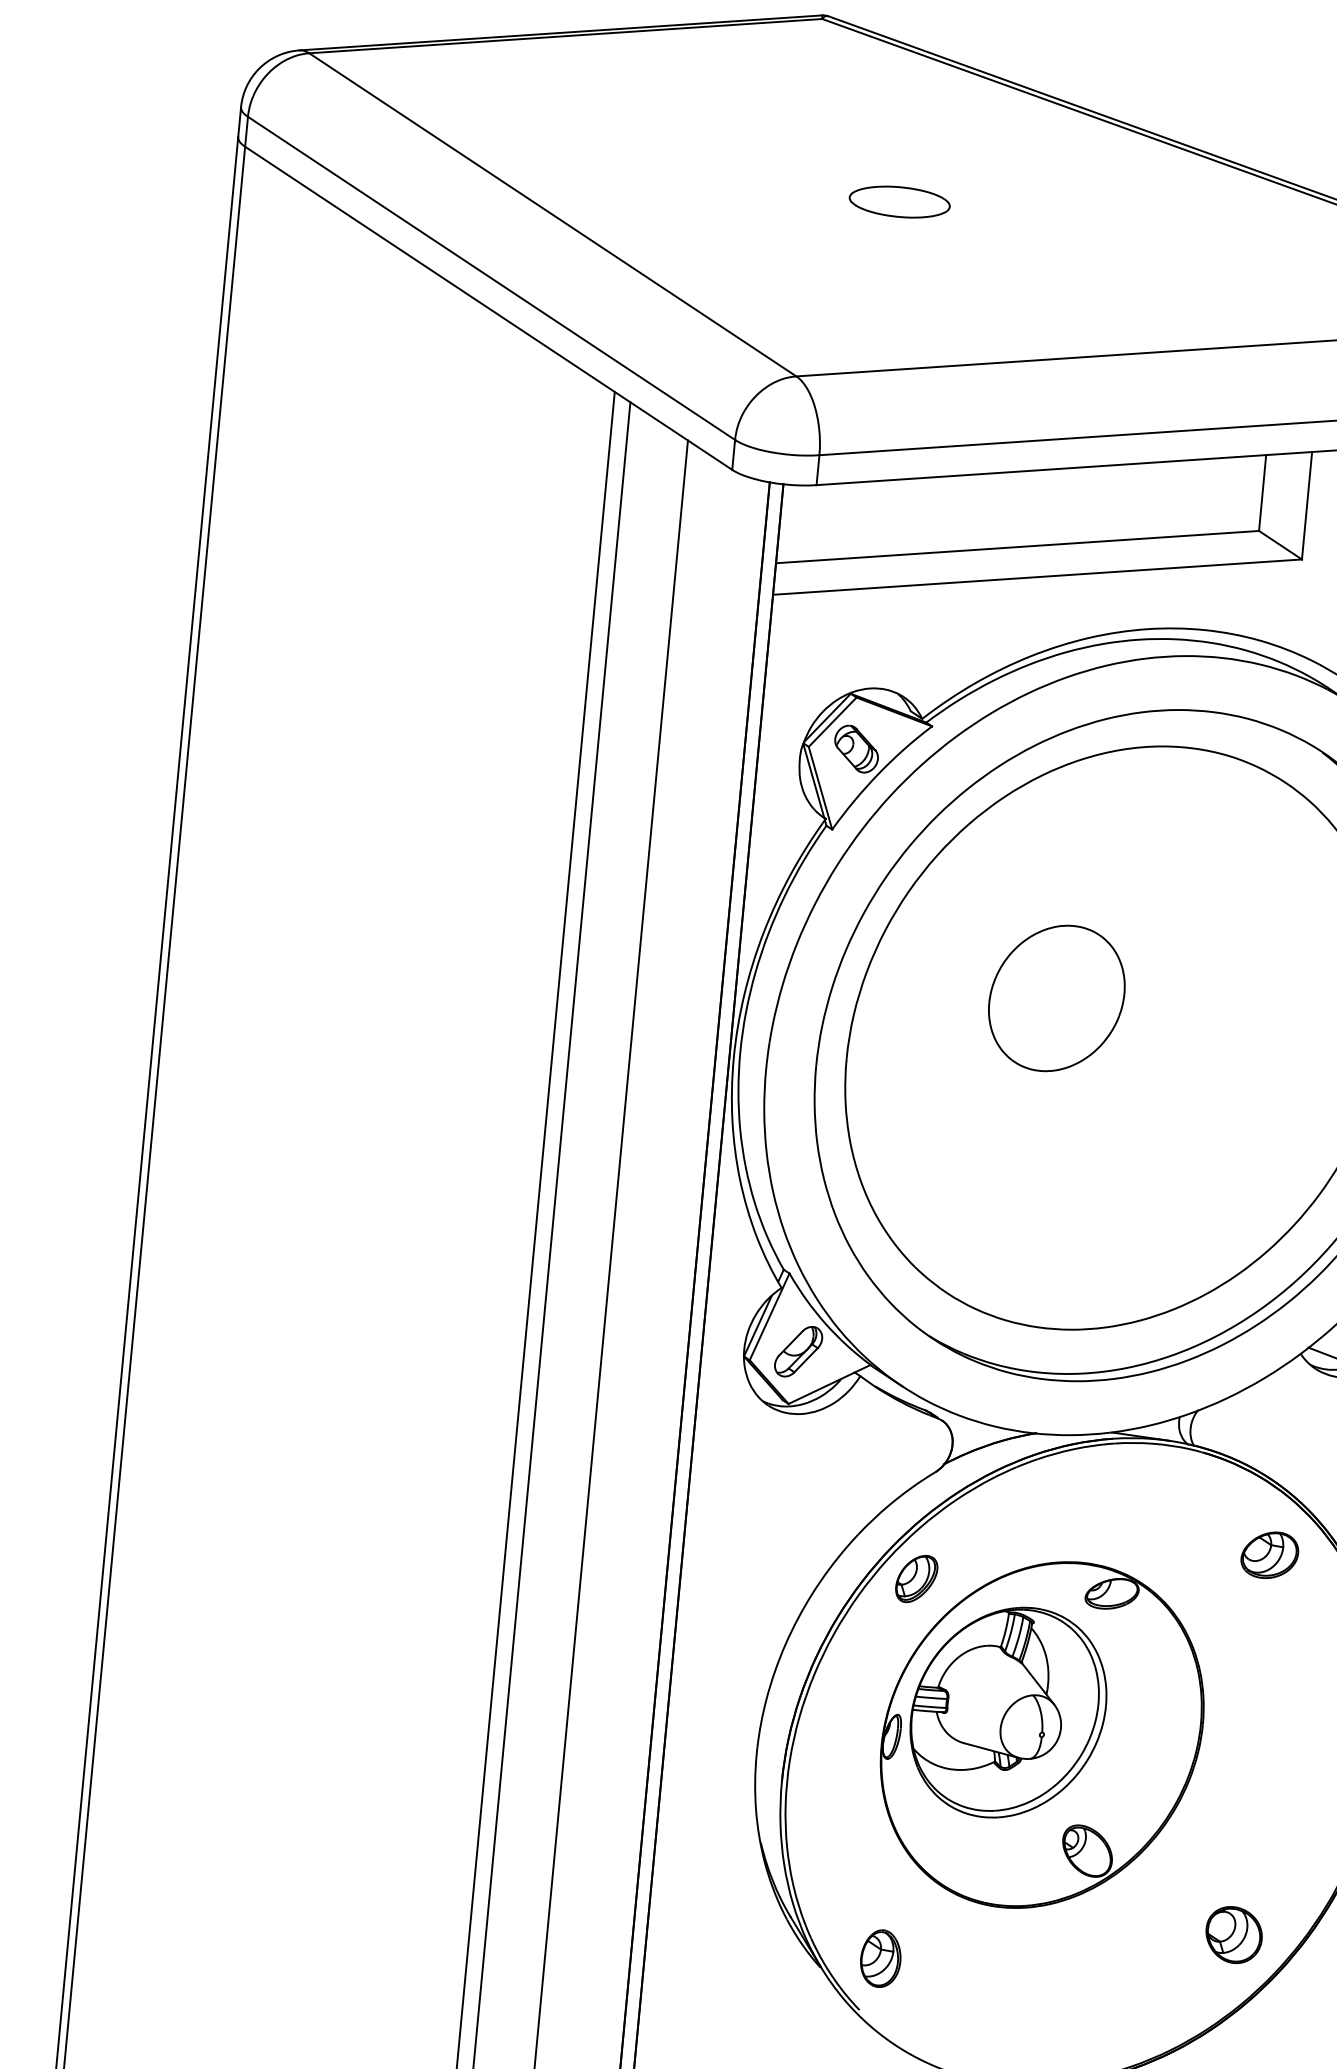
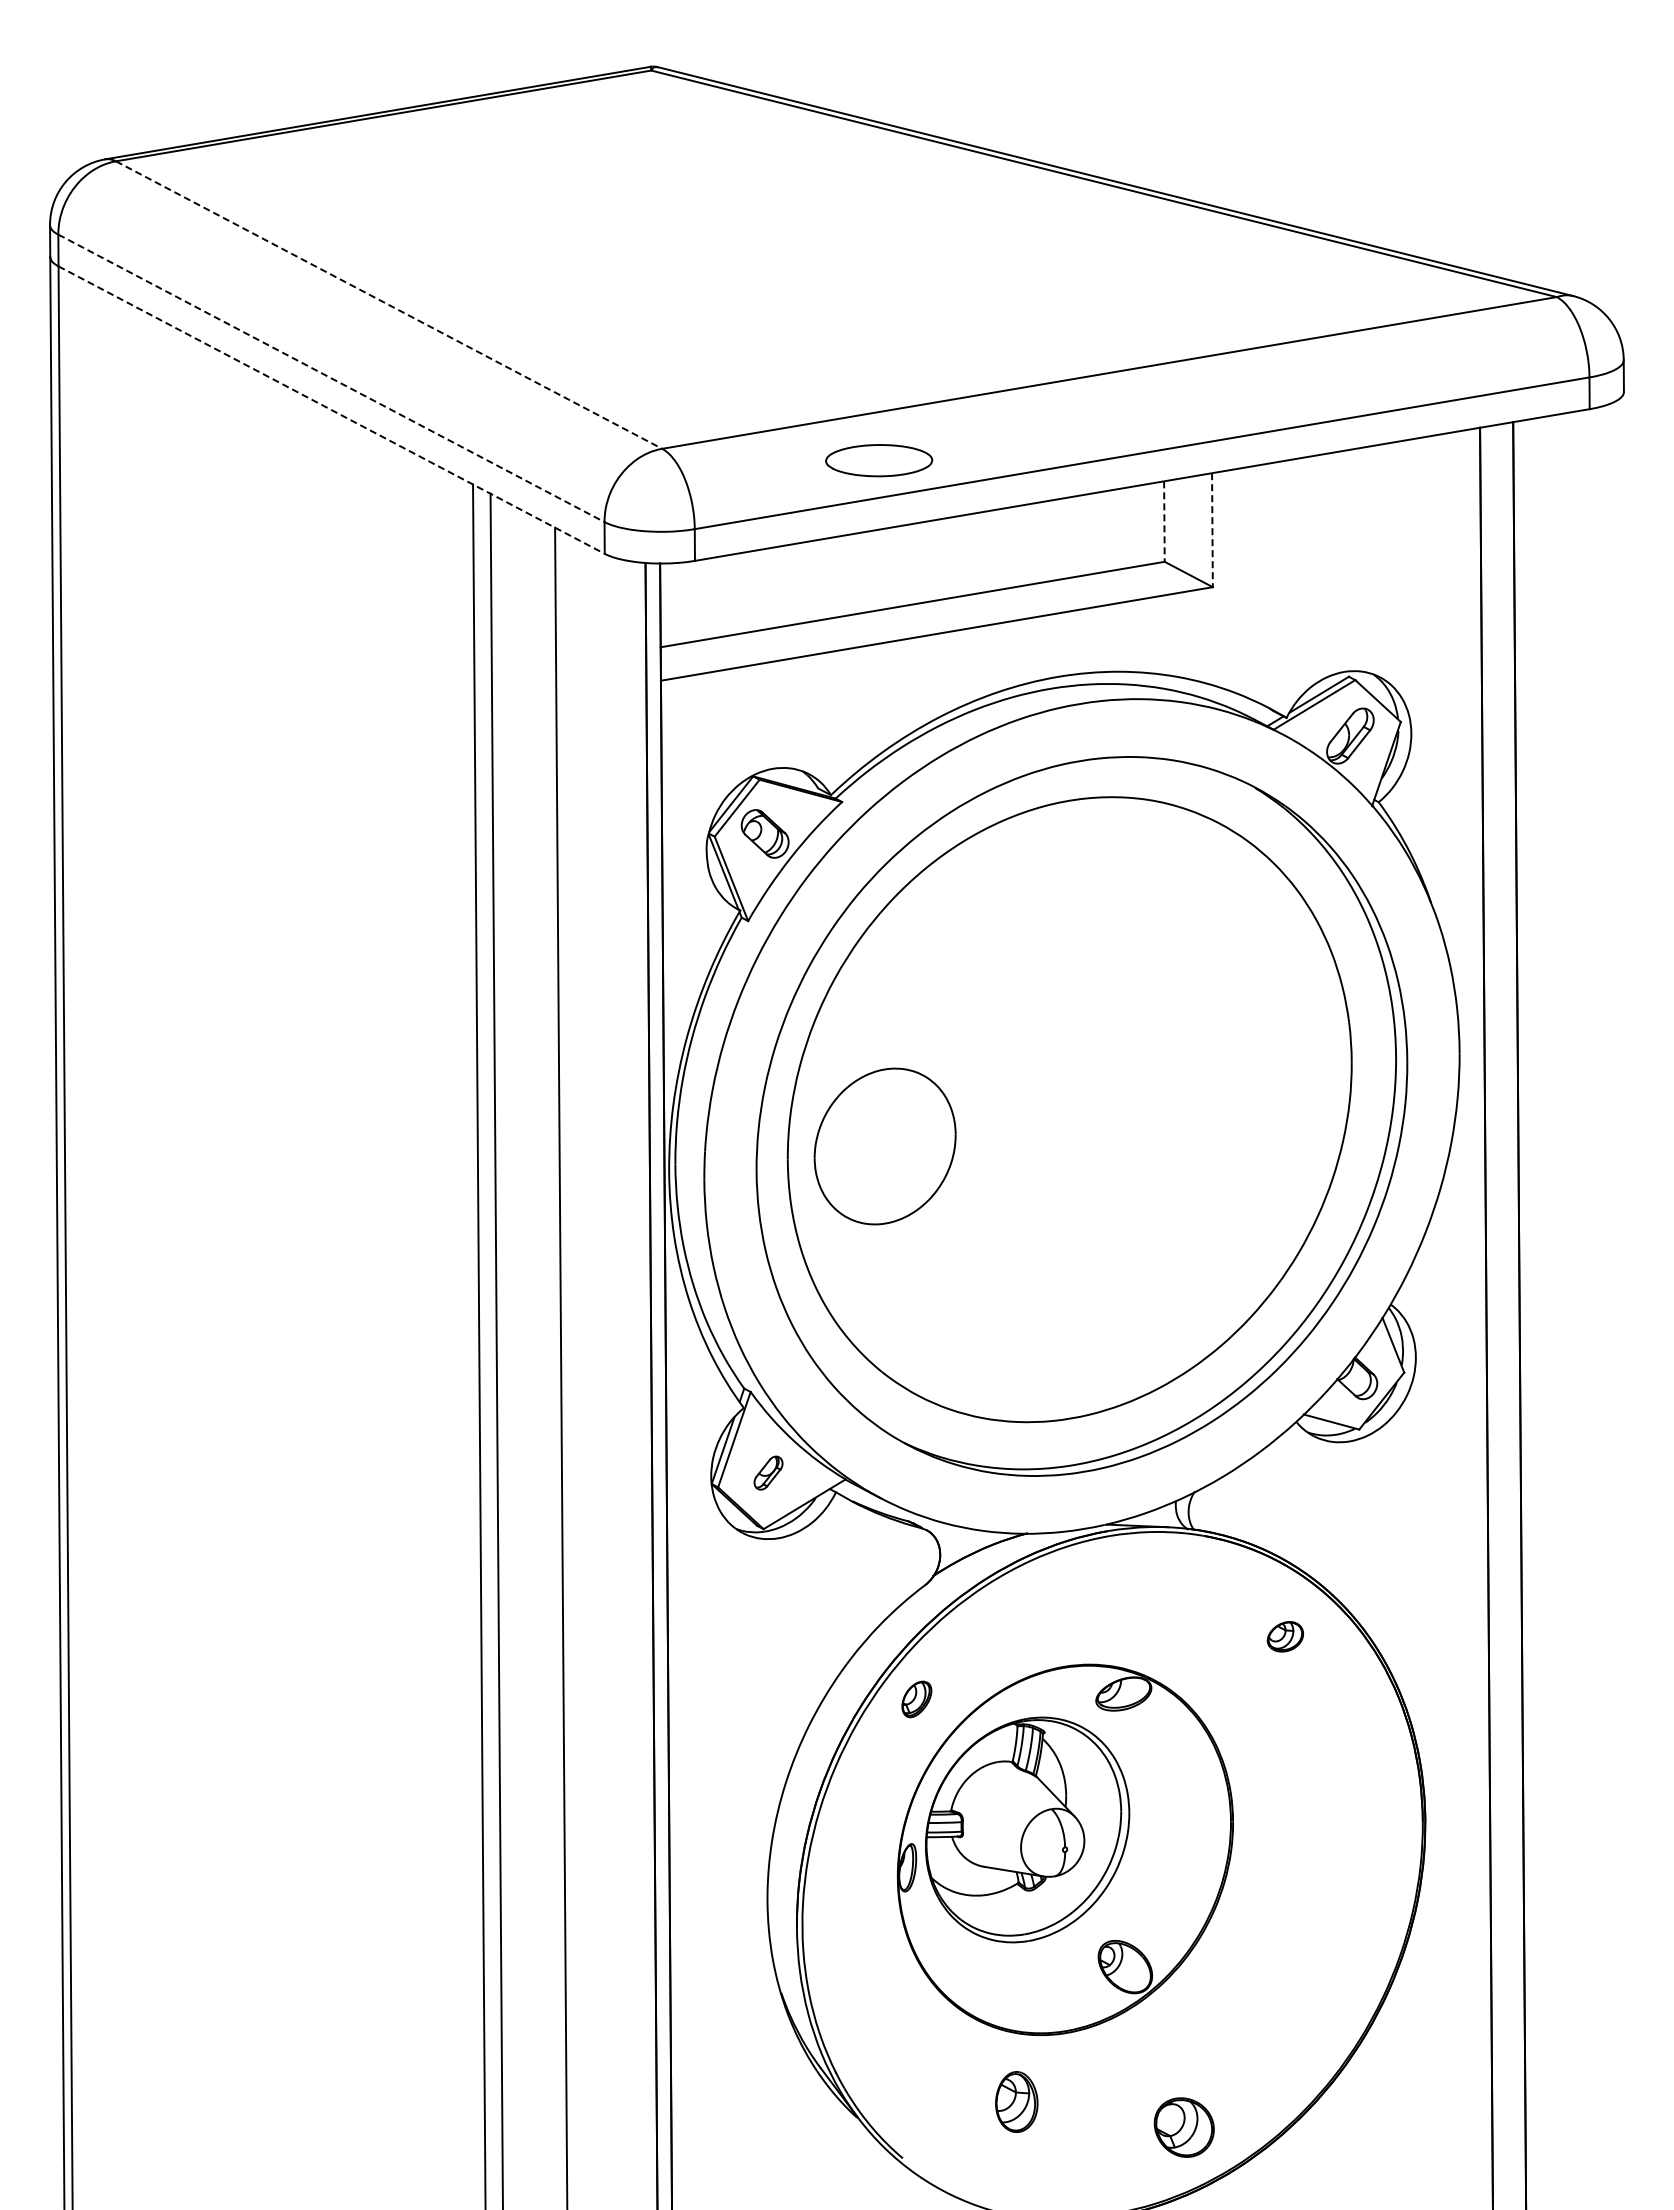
part: (900, 201) -> (879, 460), moved
line: (553, 215) -> (389, 305), solid -> dashed
line: (491, 278) -> (331, 378), solid -> dashed
line: (488, 308) -> (331, 410), solid -> dashed
line: (1262, 493) -> (1164, 522), solid -> dashed
line: (1307, 506) -> (1212, 530), solid -> dashed
part: (1056, 998) -> (884, 1146), moved
part: (798, 1351) -> (768, 1472), size x0.6
part: (1269, 1555) -> (1285, 1636), size x0.6
part: (916, 1579) -> (916, 1699), size x0.7
part: (1233, 1934) -> (1183, 2127), moved
part: (880, 1958) -> (1016, 2101), moved

